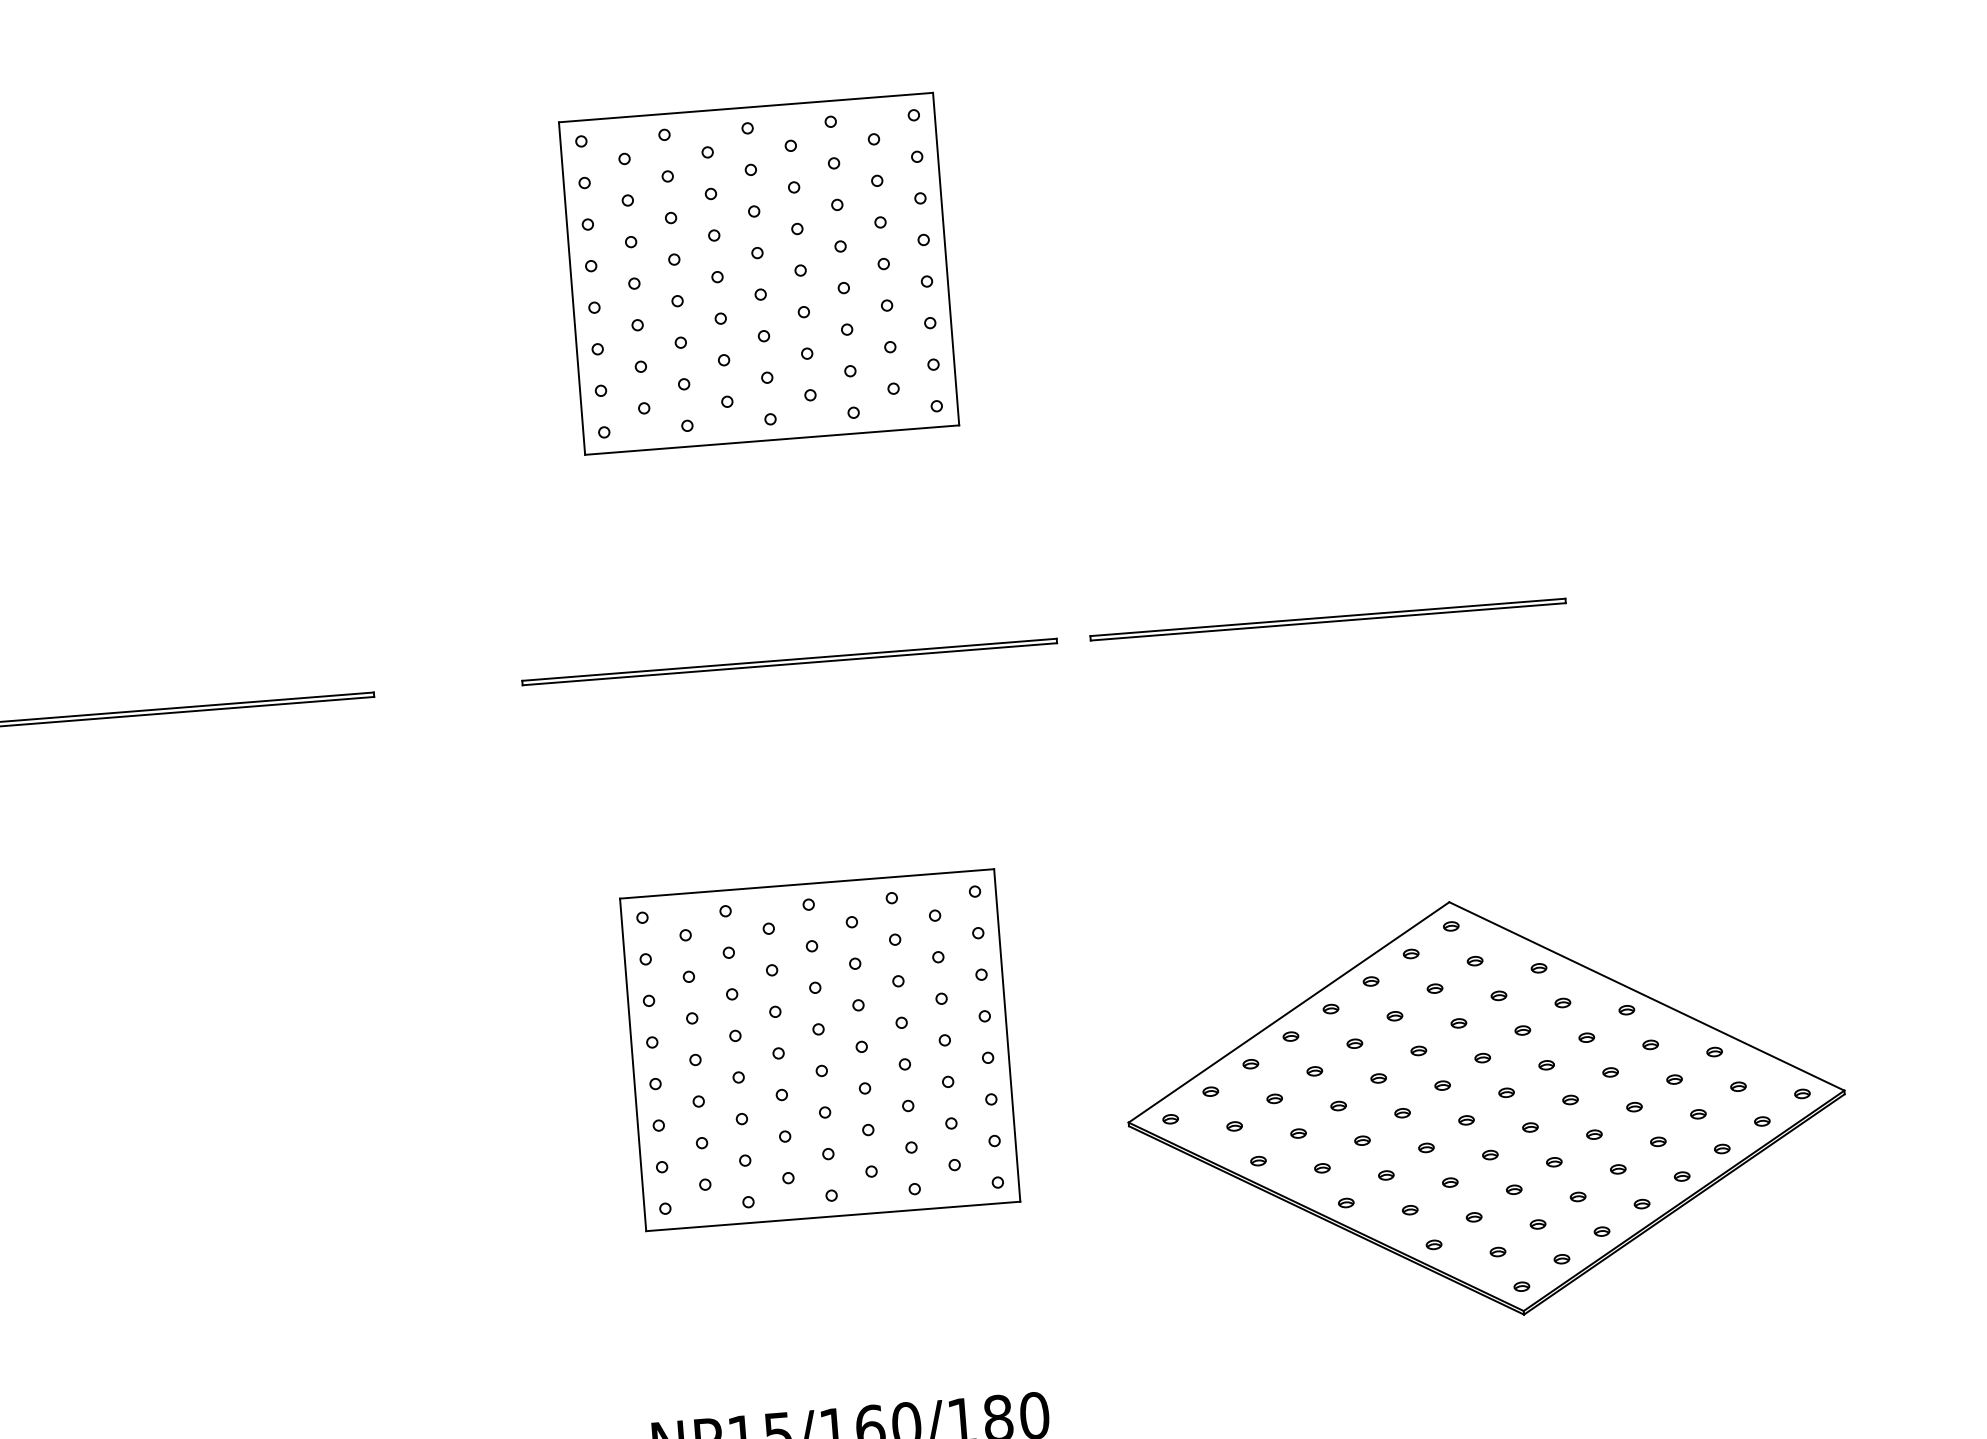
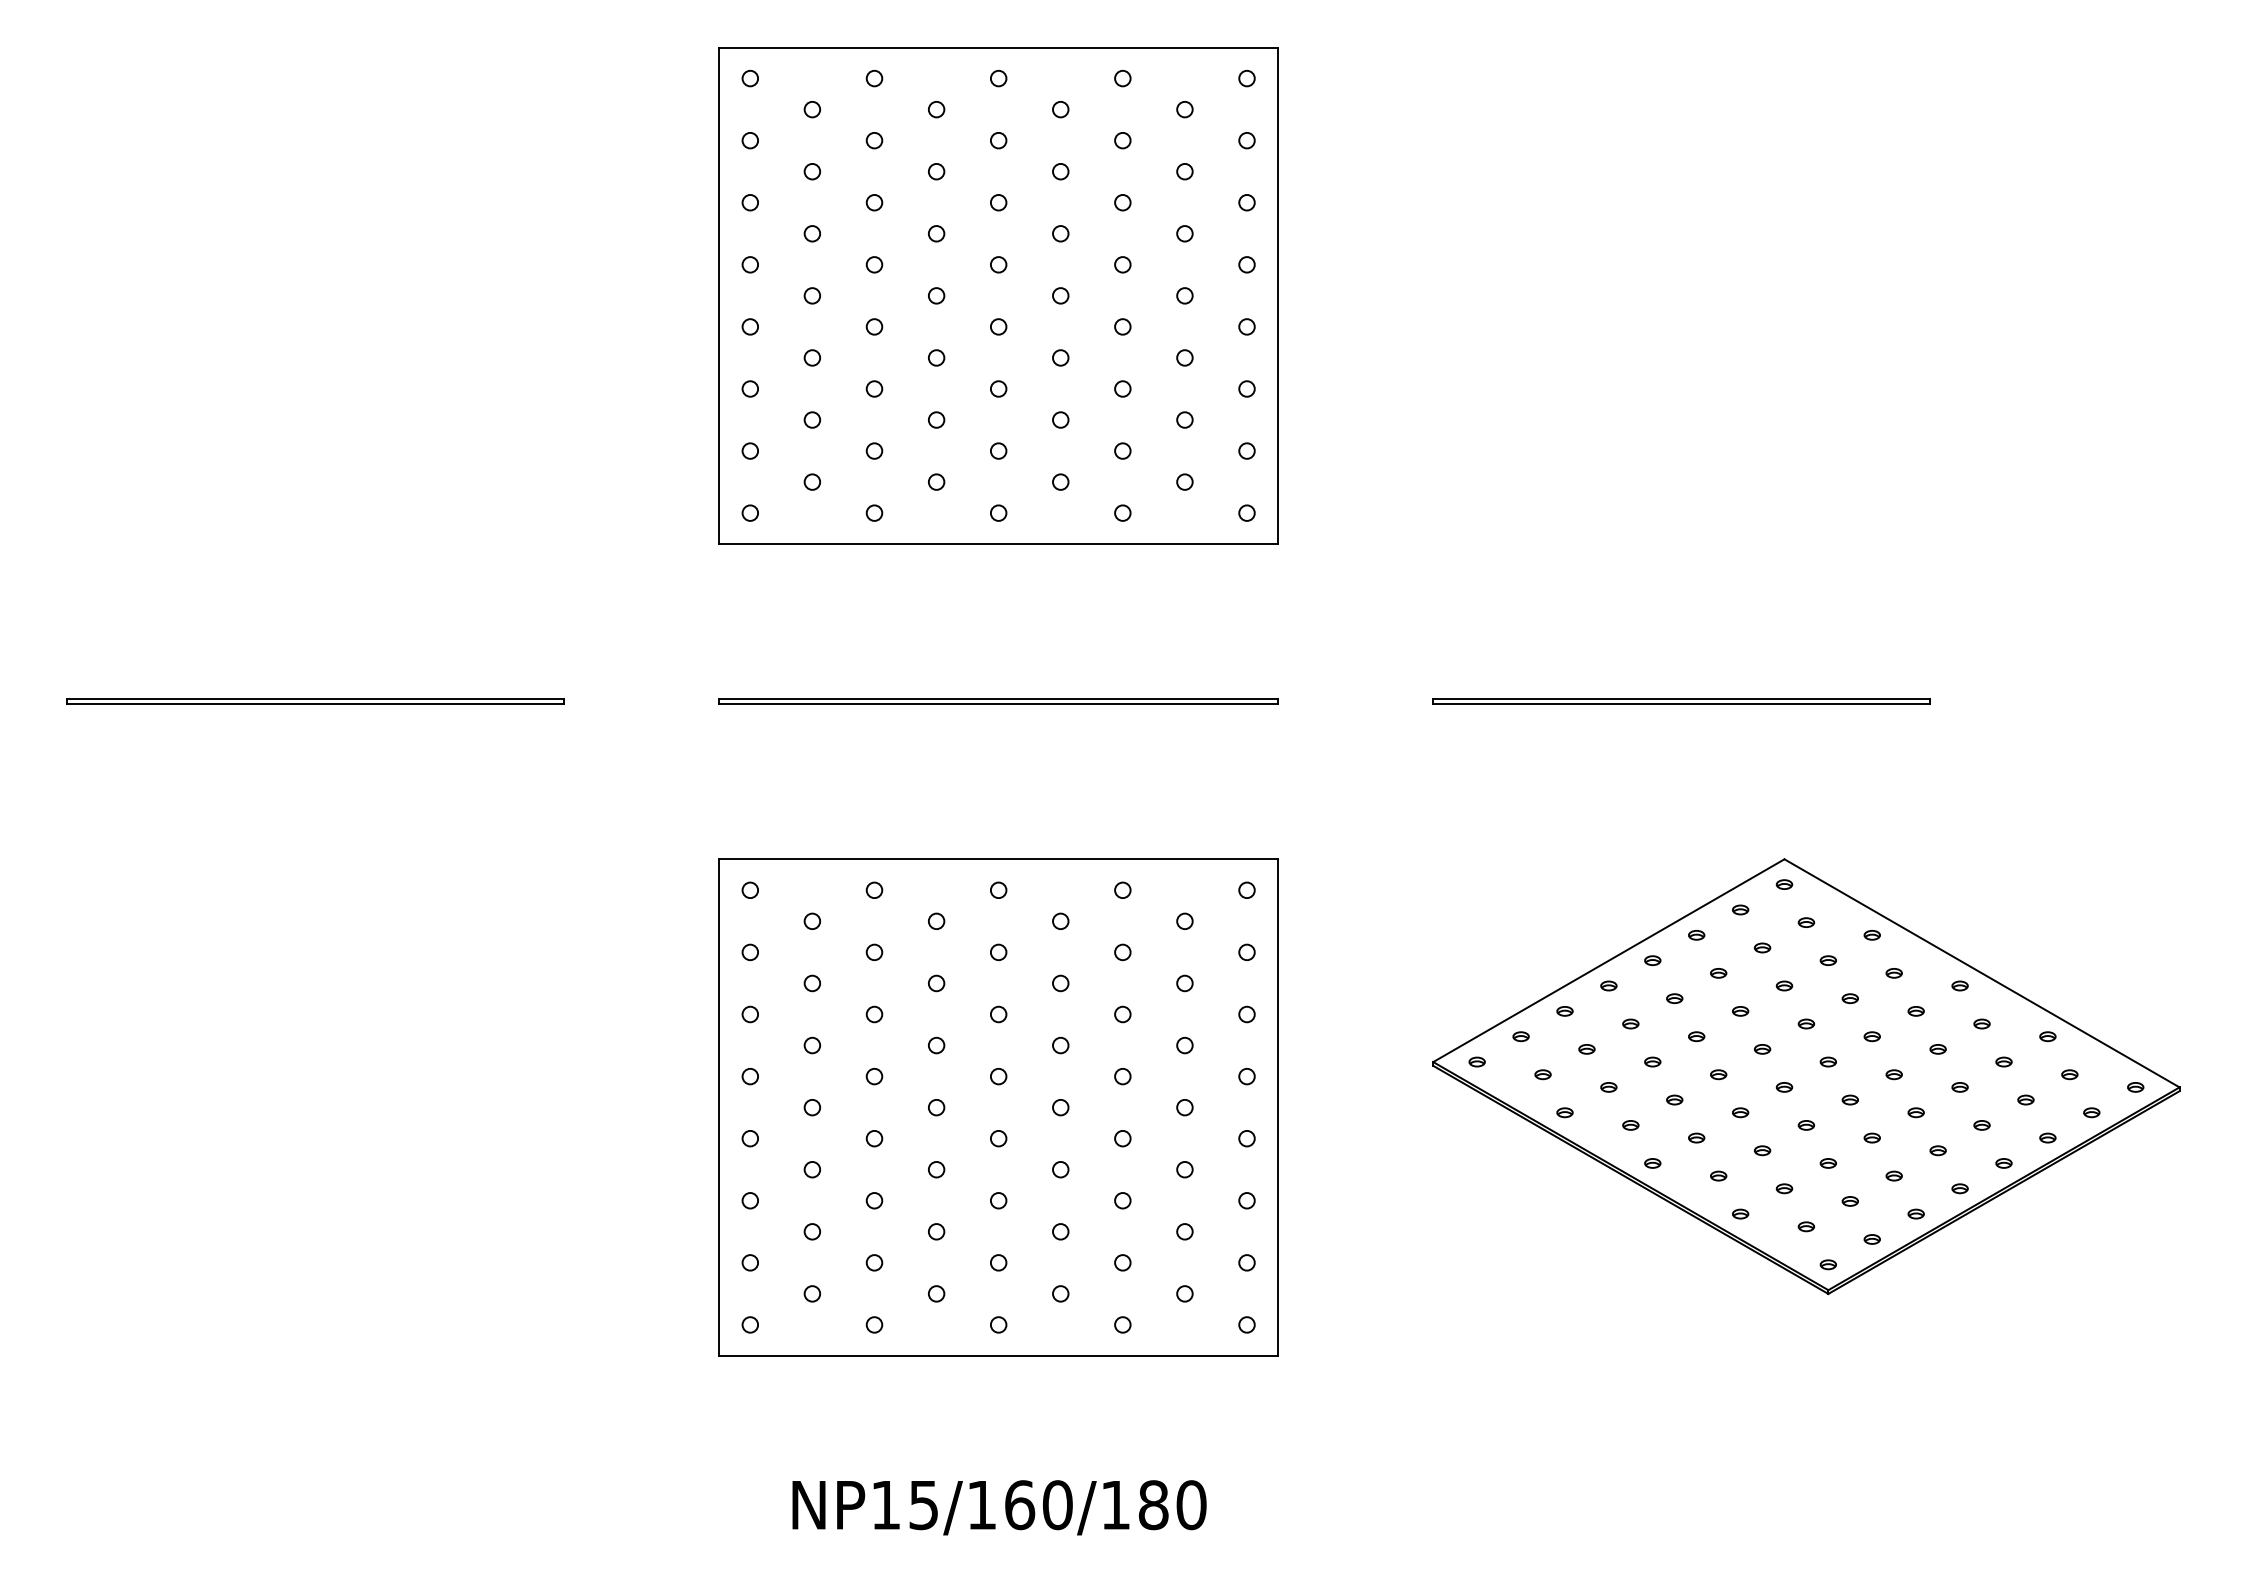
part: (758, 273) -> (998, 295), size x1.43
part: (1327, 619) -> (1681, 701), moved
part: (820, 1050) -> (998, 1107), size x1.43
part: (1486, 1108) -> (1806, 1076), moved

